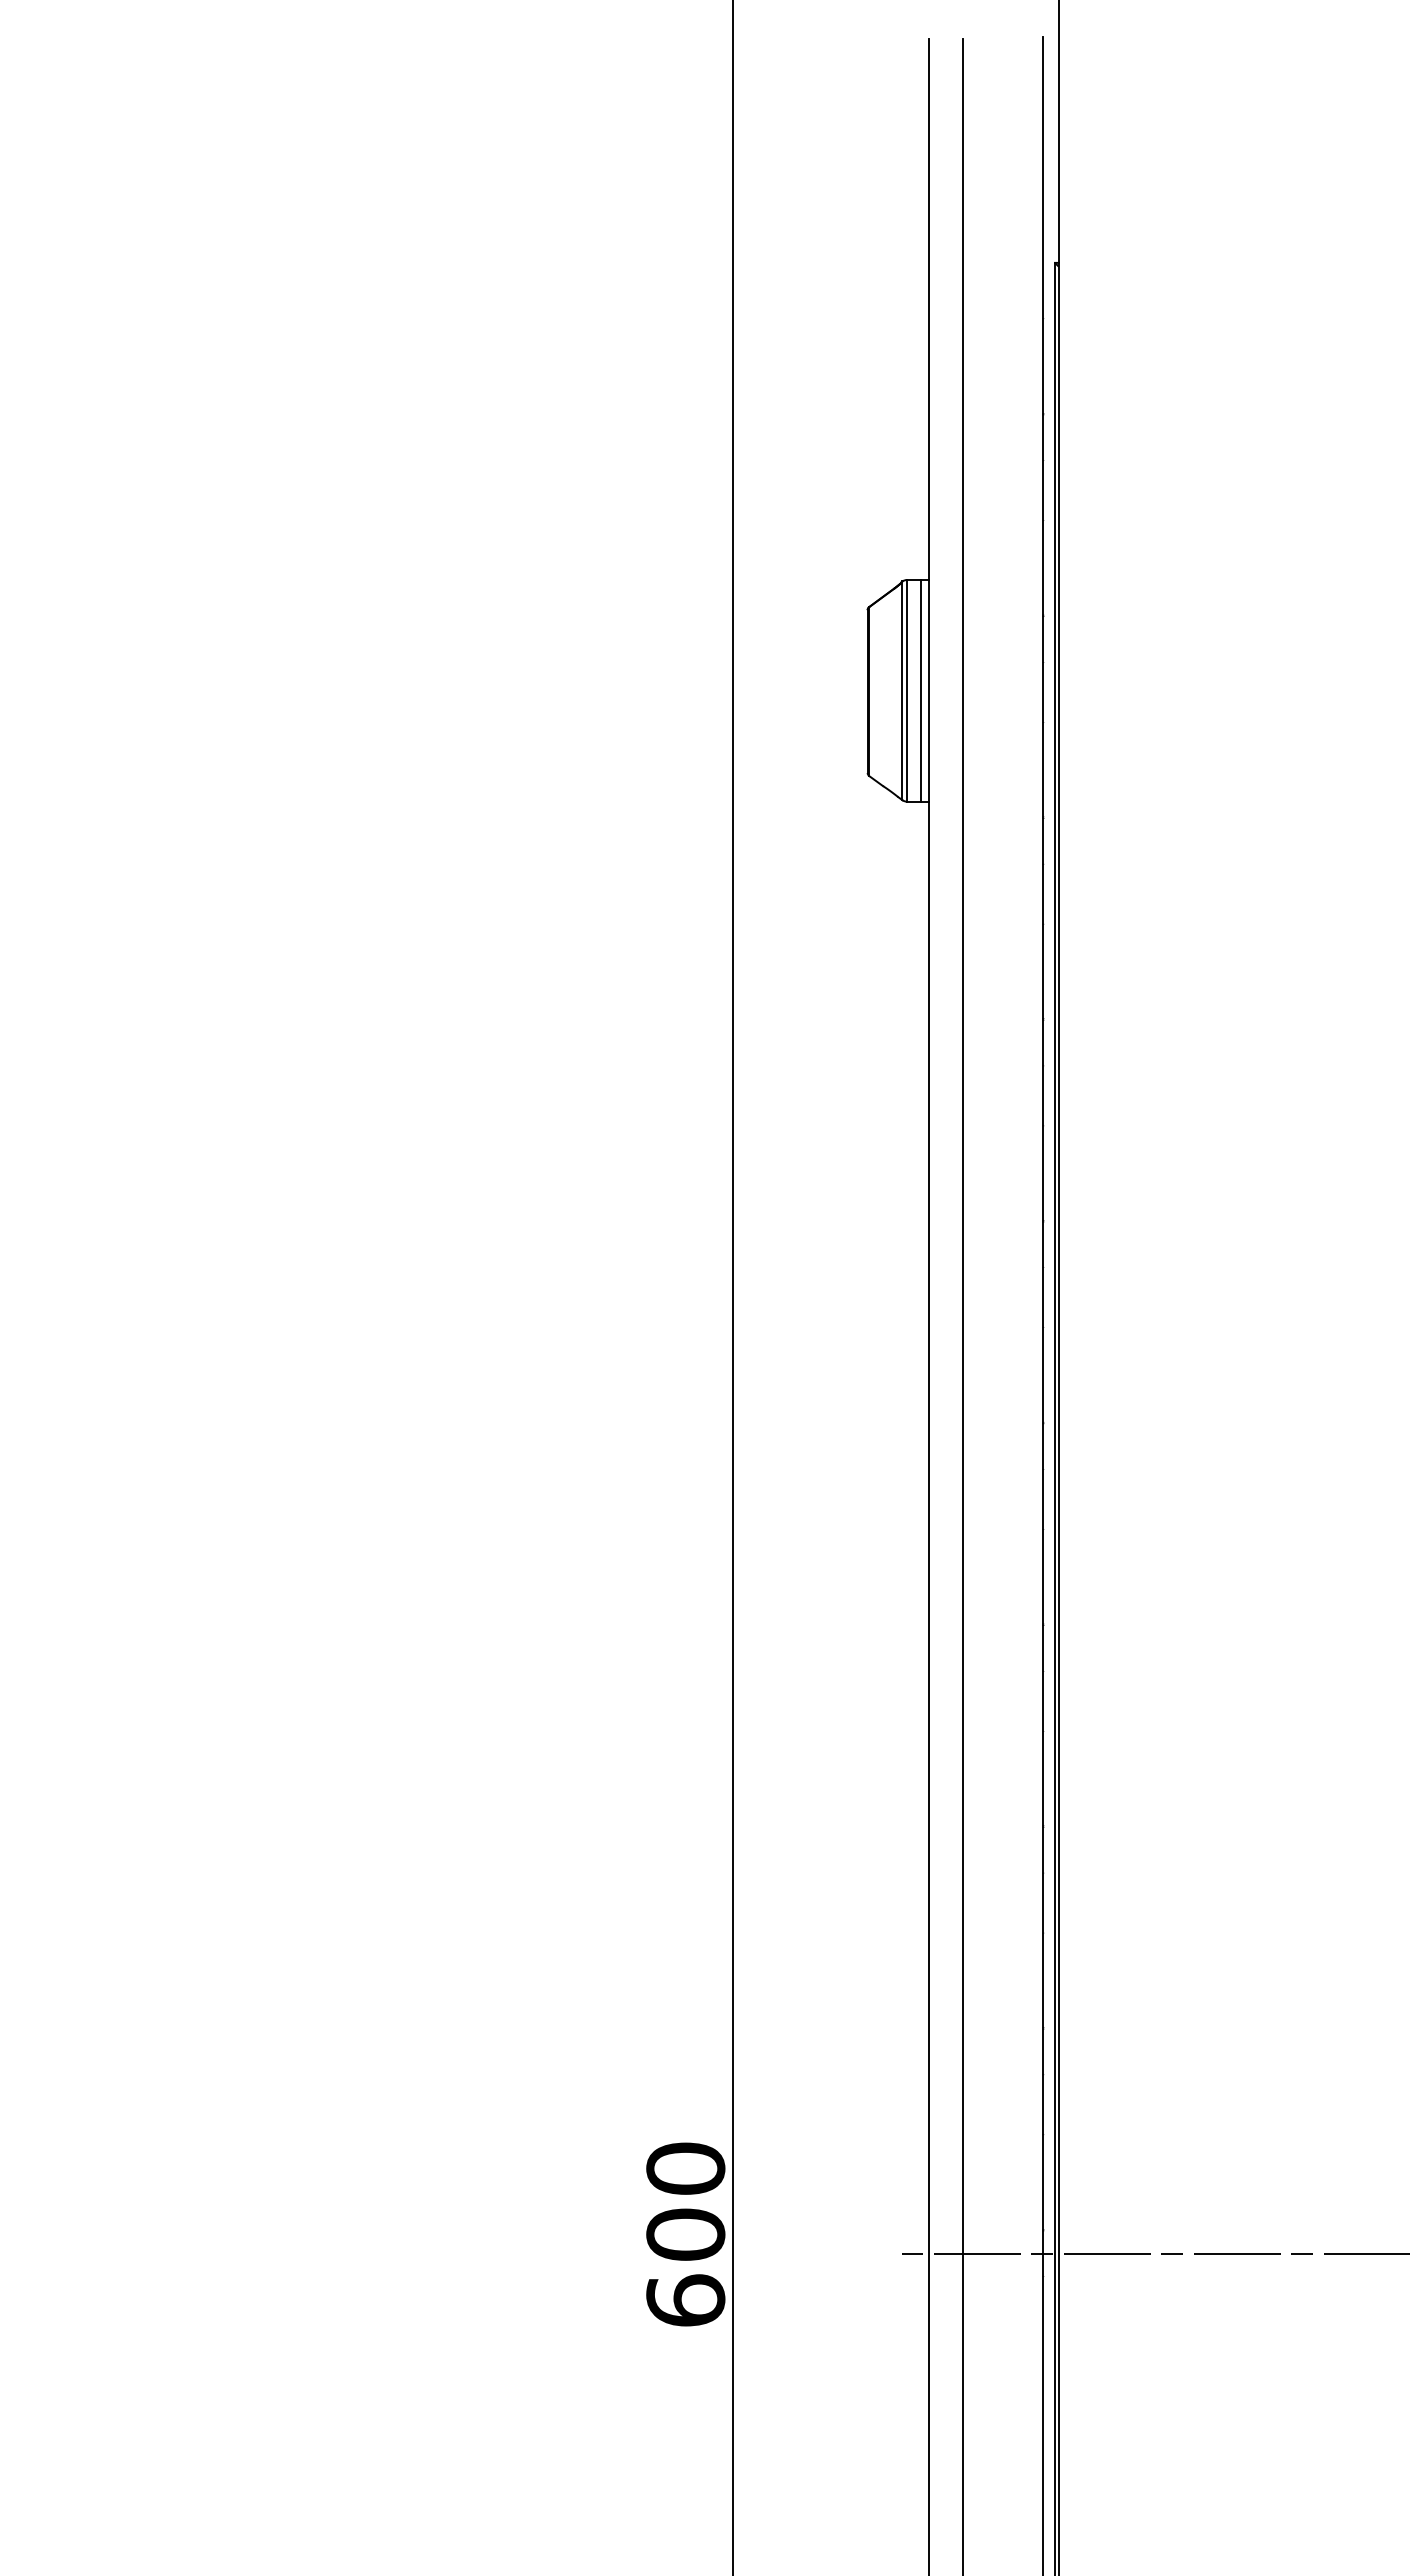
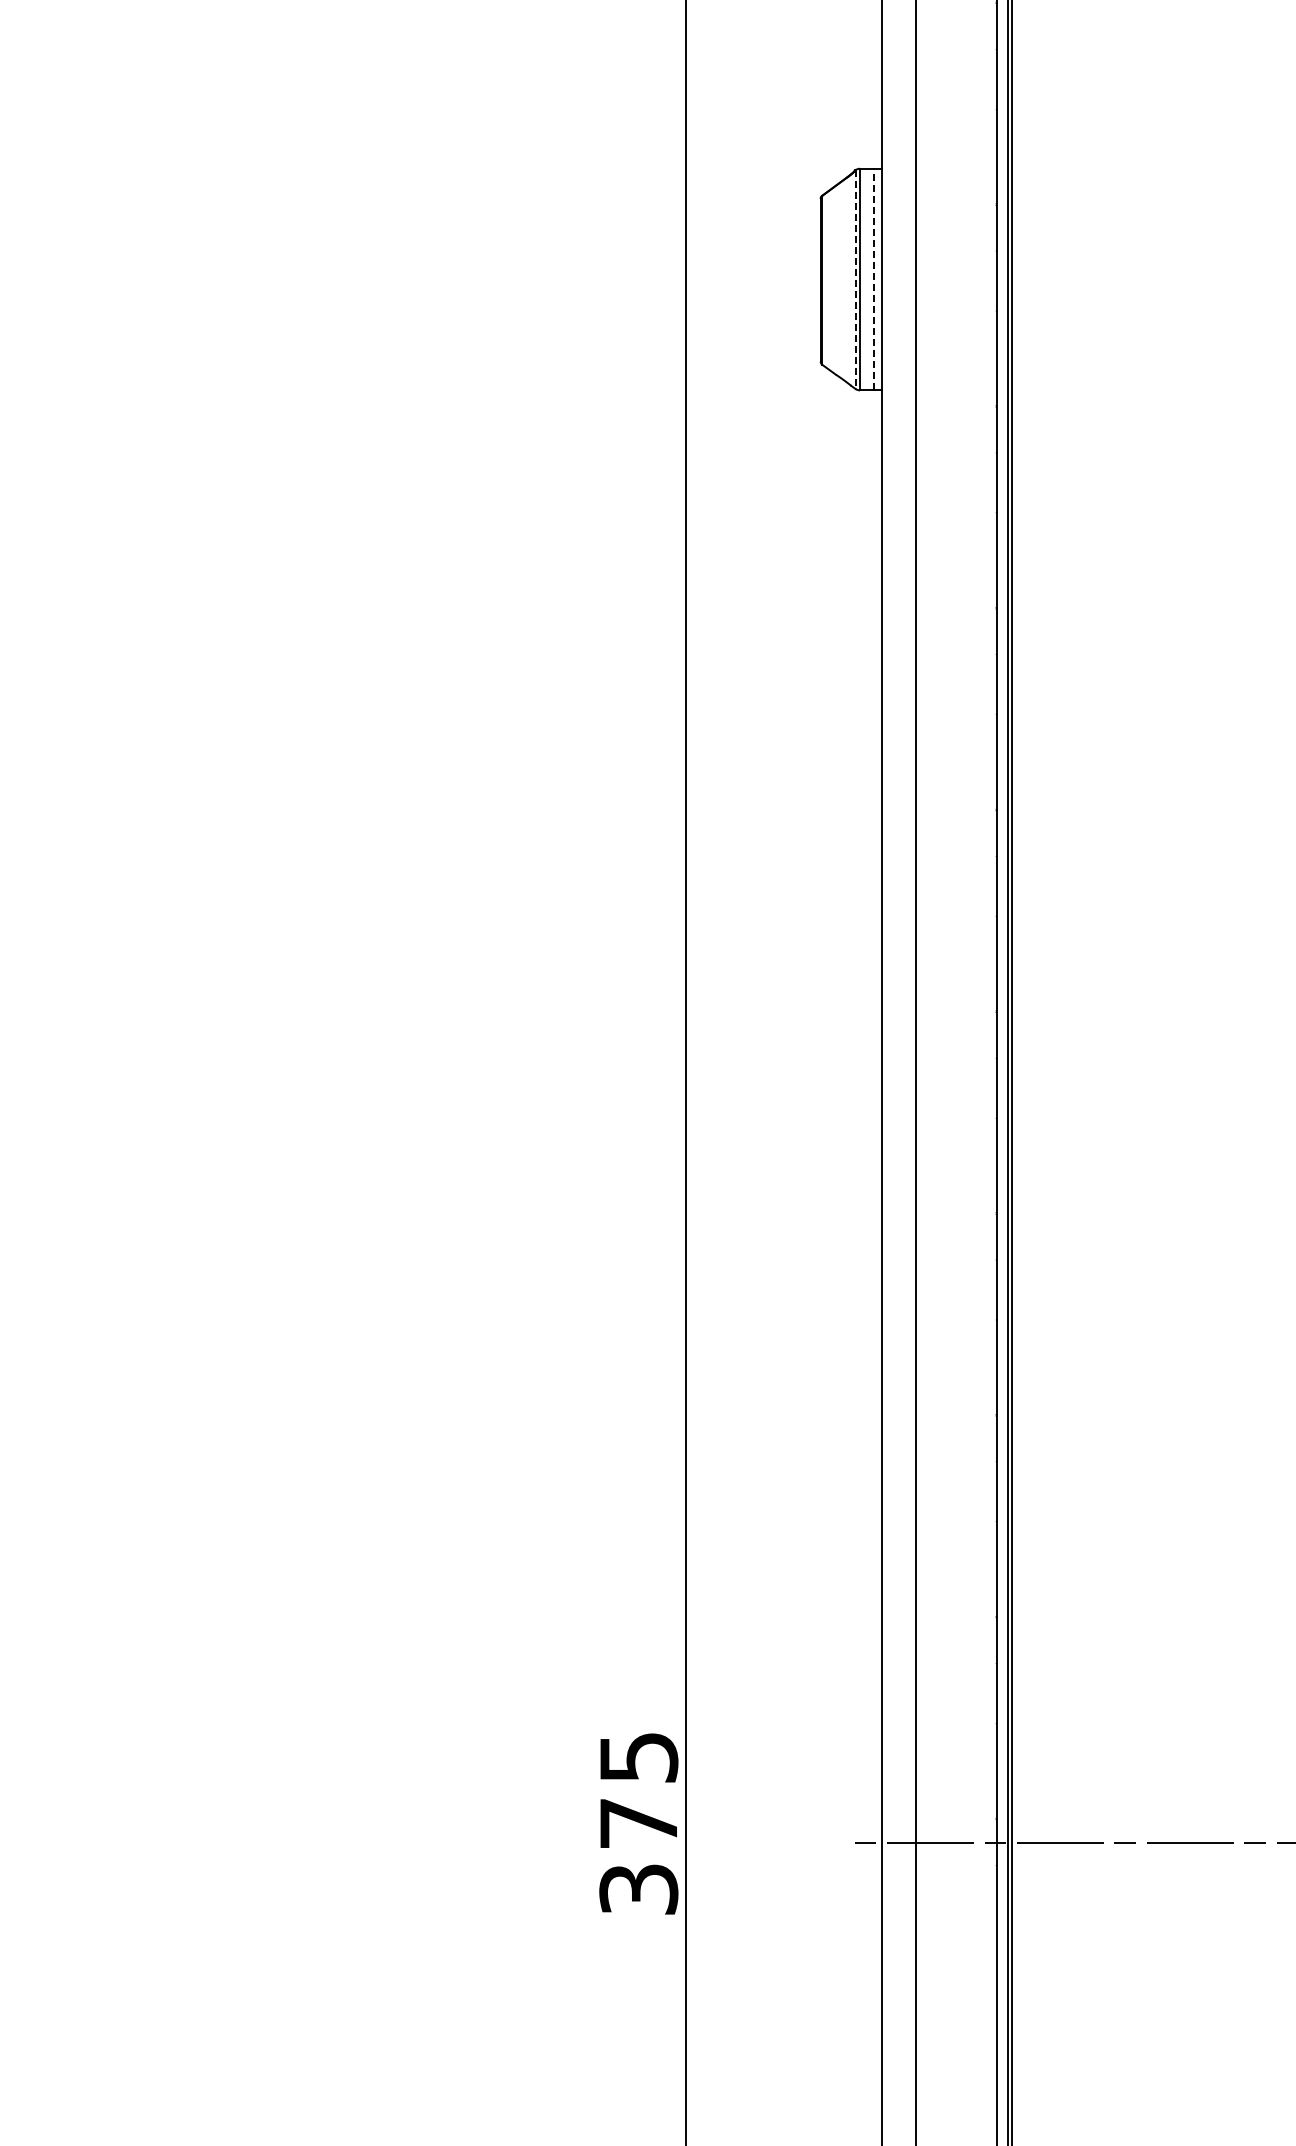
line: (921, 690) -> (874, 279), solid -> dashed
line: (902, 691) -> (855, 280), solid -> dashed
text: (685, 2234) -> (638, 1823), 600 -> 375

